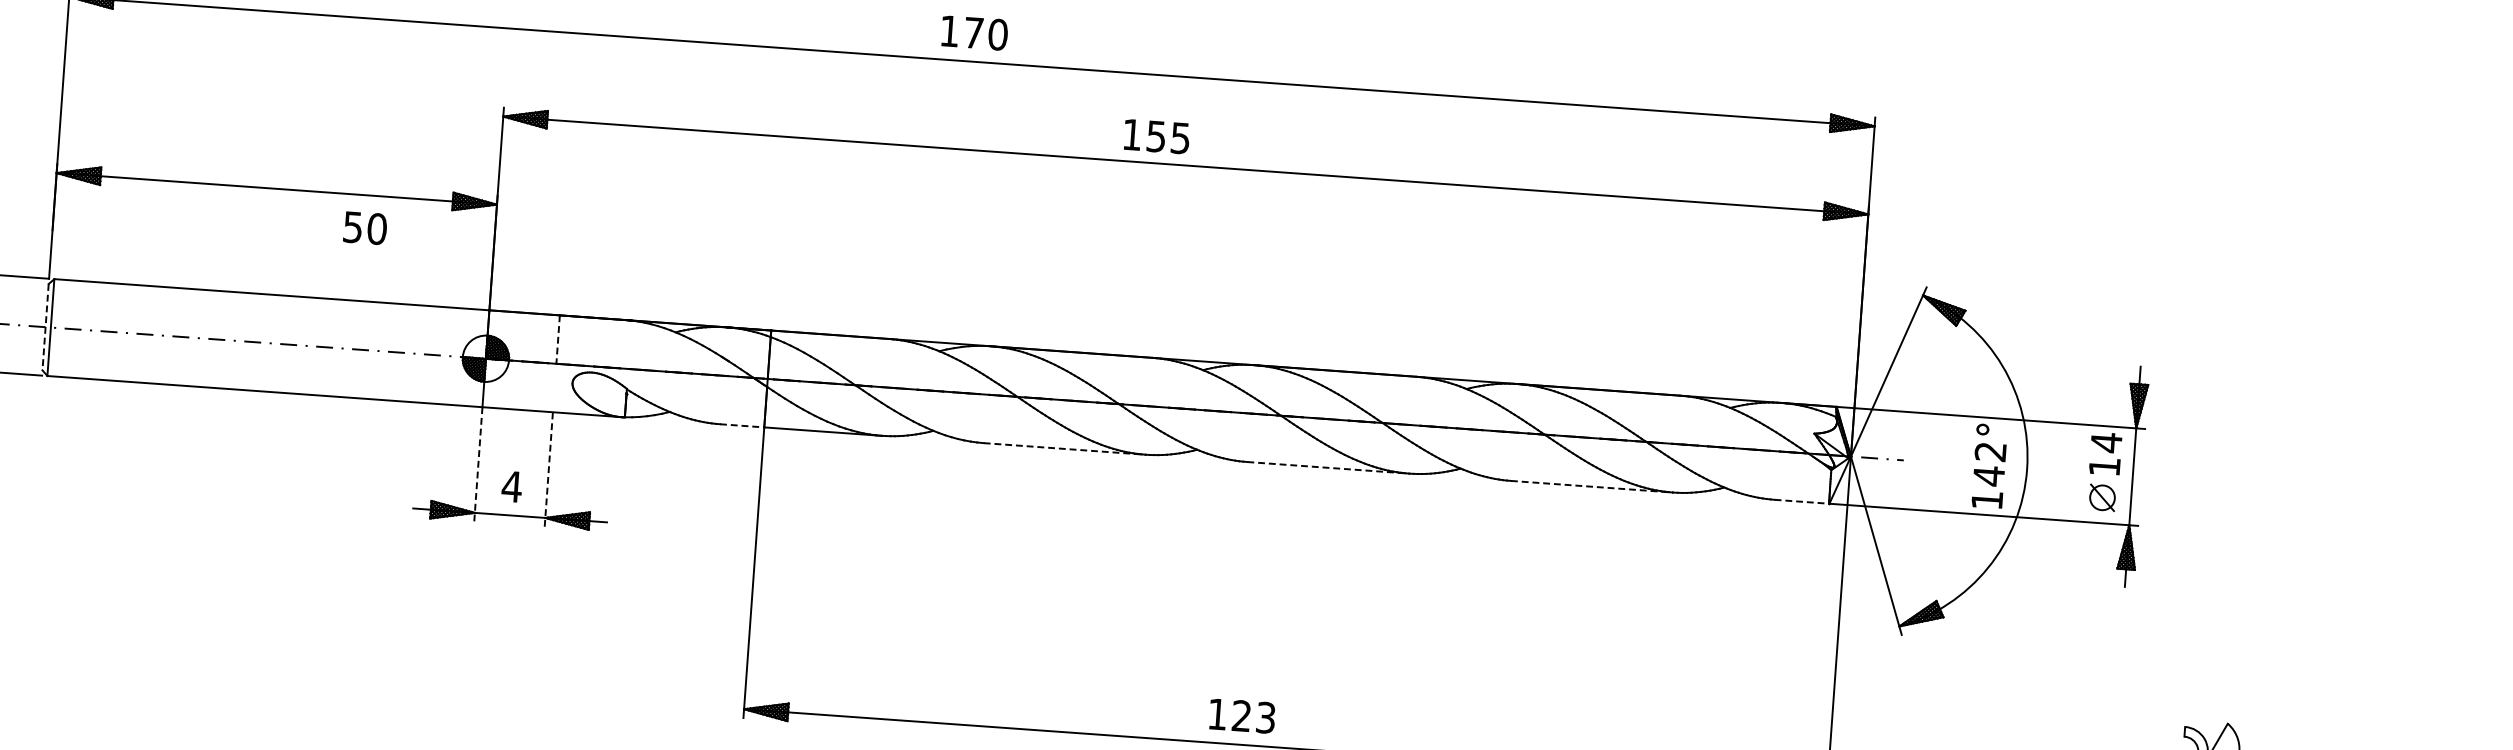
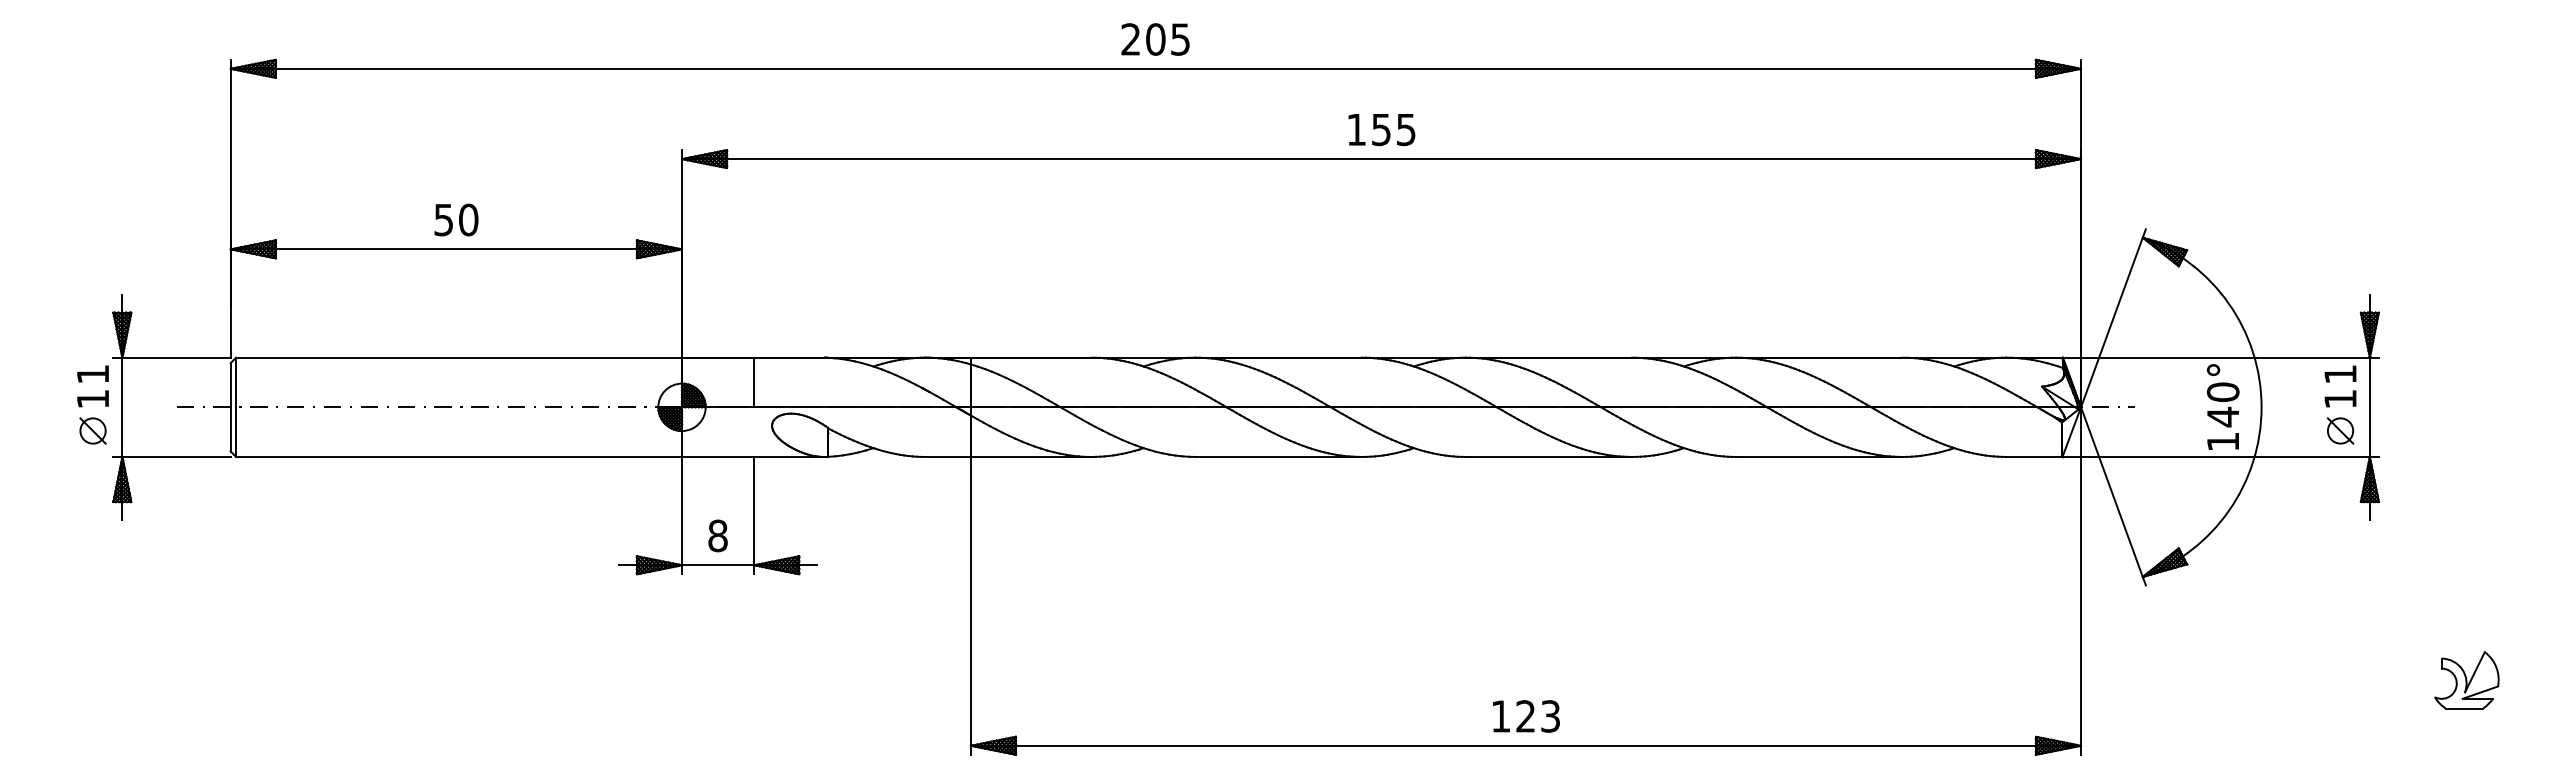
text: (973, 32) -> (1155, 39), 170 -> 205
text: (1156, 137) -> (1381, 130), moved
text: (365, 227) -> (456, 219), moved
line: (45, 327) -> (230, 407), dashed -> solid
line: (558, 339) -> (754, 382), dashed -> solid
line: (742, 425) -> (948, 456), dashed -> solid
text: (2106, 442) -> (2340, 374), 14 -> 11
line: (1065, 448) -> (1279, 456), dashed -> solid
text: (1991, 451) -> (2223, 391), 142° -> 140°
line: (478, 464) -> (682, 515), dashed -> solid
line: (1328, 467) -> (1549, 456), dashed -> solid
line: (549, 469) -> (754, 515), dashed -> solid
text: (511, 486) -> (717, 535), 4 -> 8
line: (1592, 486) -> (1819, 456), dashed -> solid
line: (1802, 501) -> (2034, 456), dashed -> solid
text: (1242, 716) -> (1526, 716), moved

